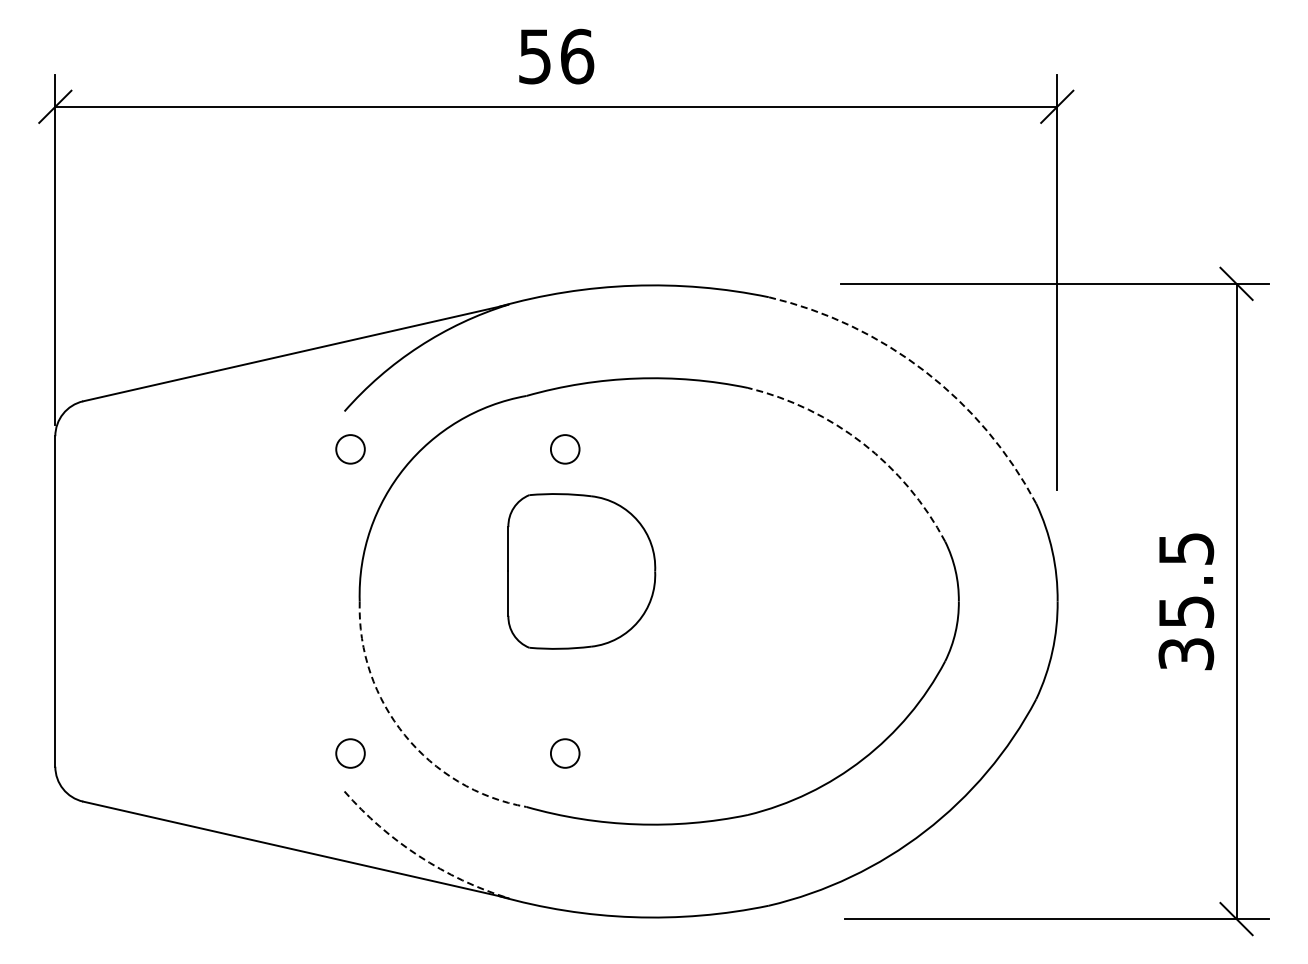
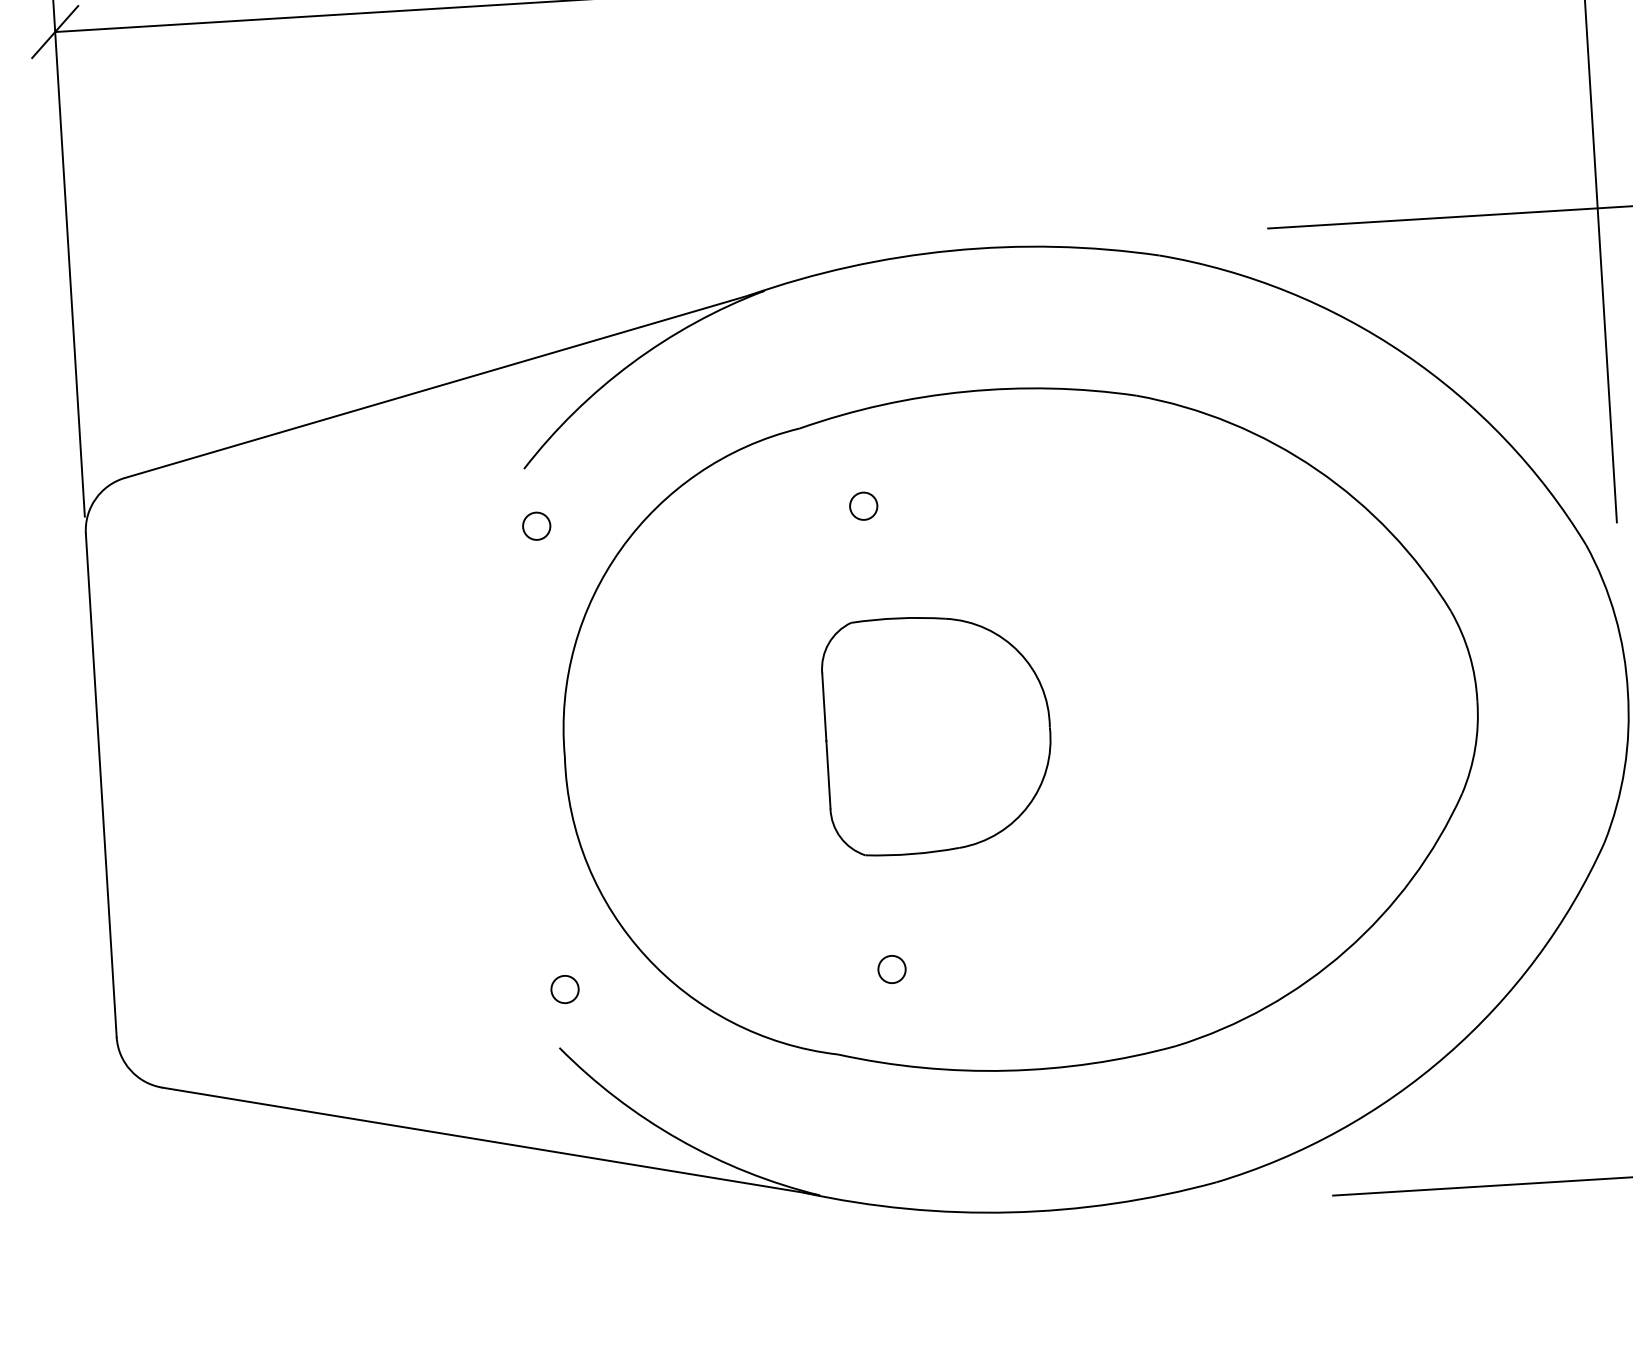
arc: (924, 371) -> (1403, 354), dashed -> solid
arc: (863, 443) -> (1317, 469), dashed -> solid
circle: (350, 449) -> (536, 526), size x0.62
circle: (565, 449) -> (864, 506), size x0.62
part: (581, 571) -> (937, 734), moved
arc: (404, 735) -> (645, 957), dashed -> solid
circle: (350, 753) -> (564, 989), size x0.62
circle: (565, 753) -> (892, 969), size x0.62
arc: (419, 856) -> (679, 1139), dashed -> solid

